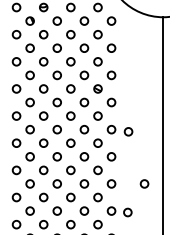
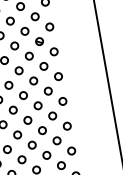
circle: (128, 131) -> (74, 75), removed
circle: (144, 183) -> (97, 120), removed
circle: (127, 212) -> (86, 149), removed

